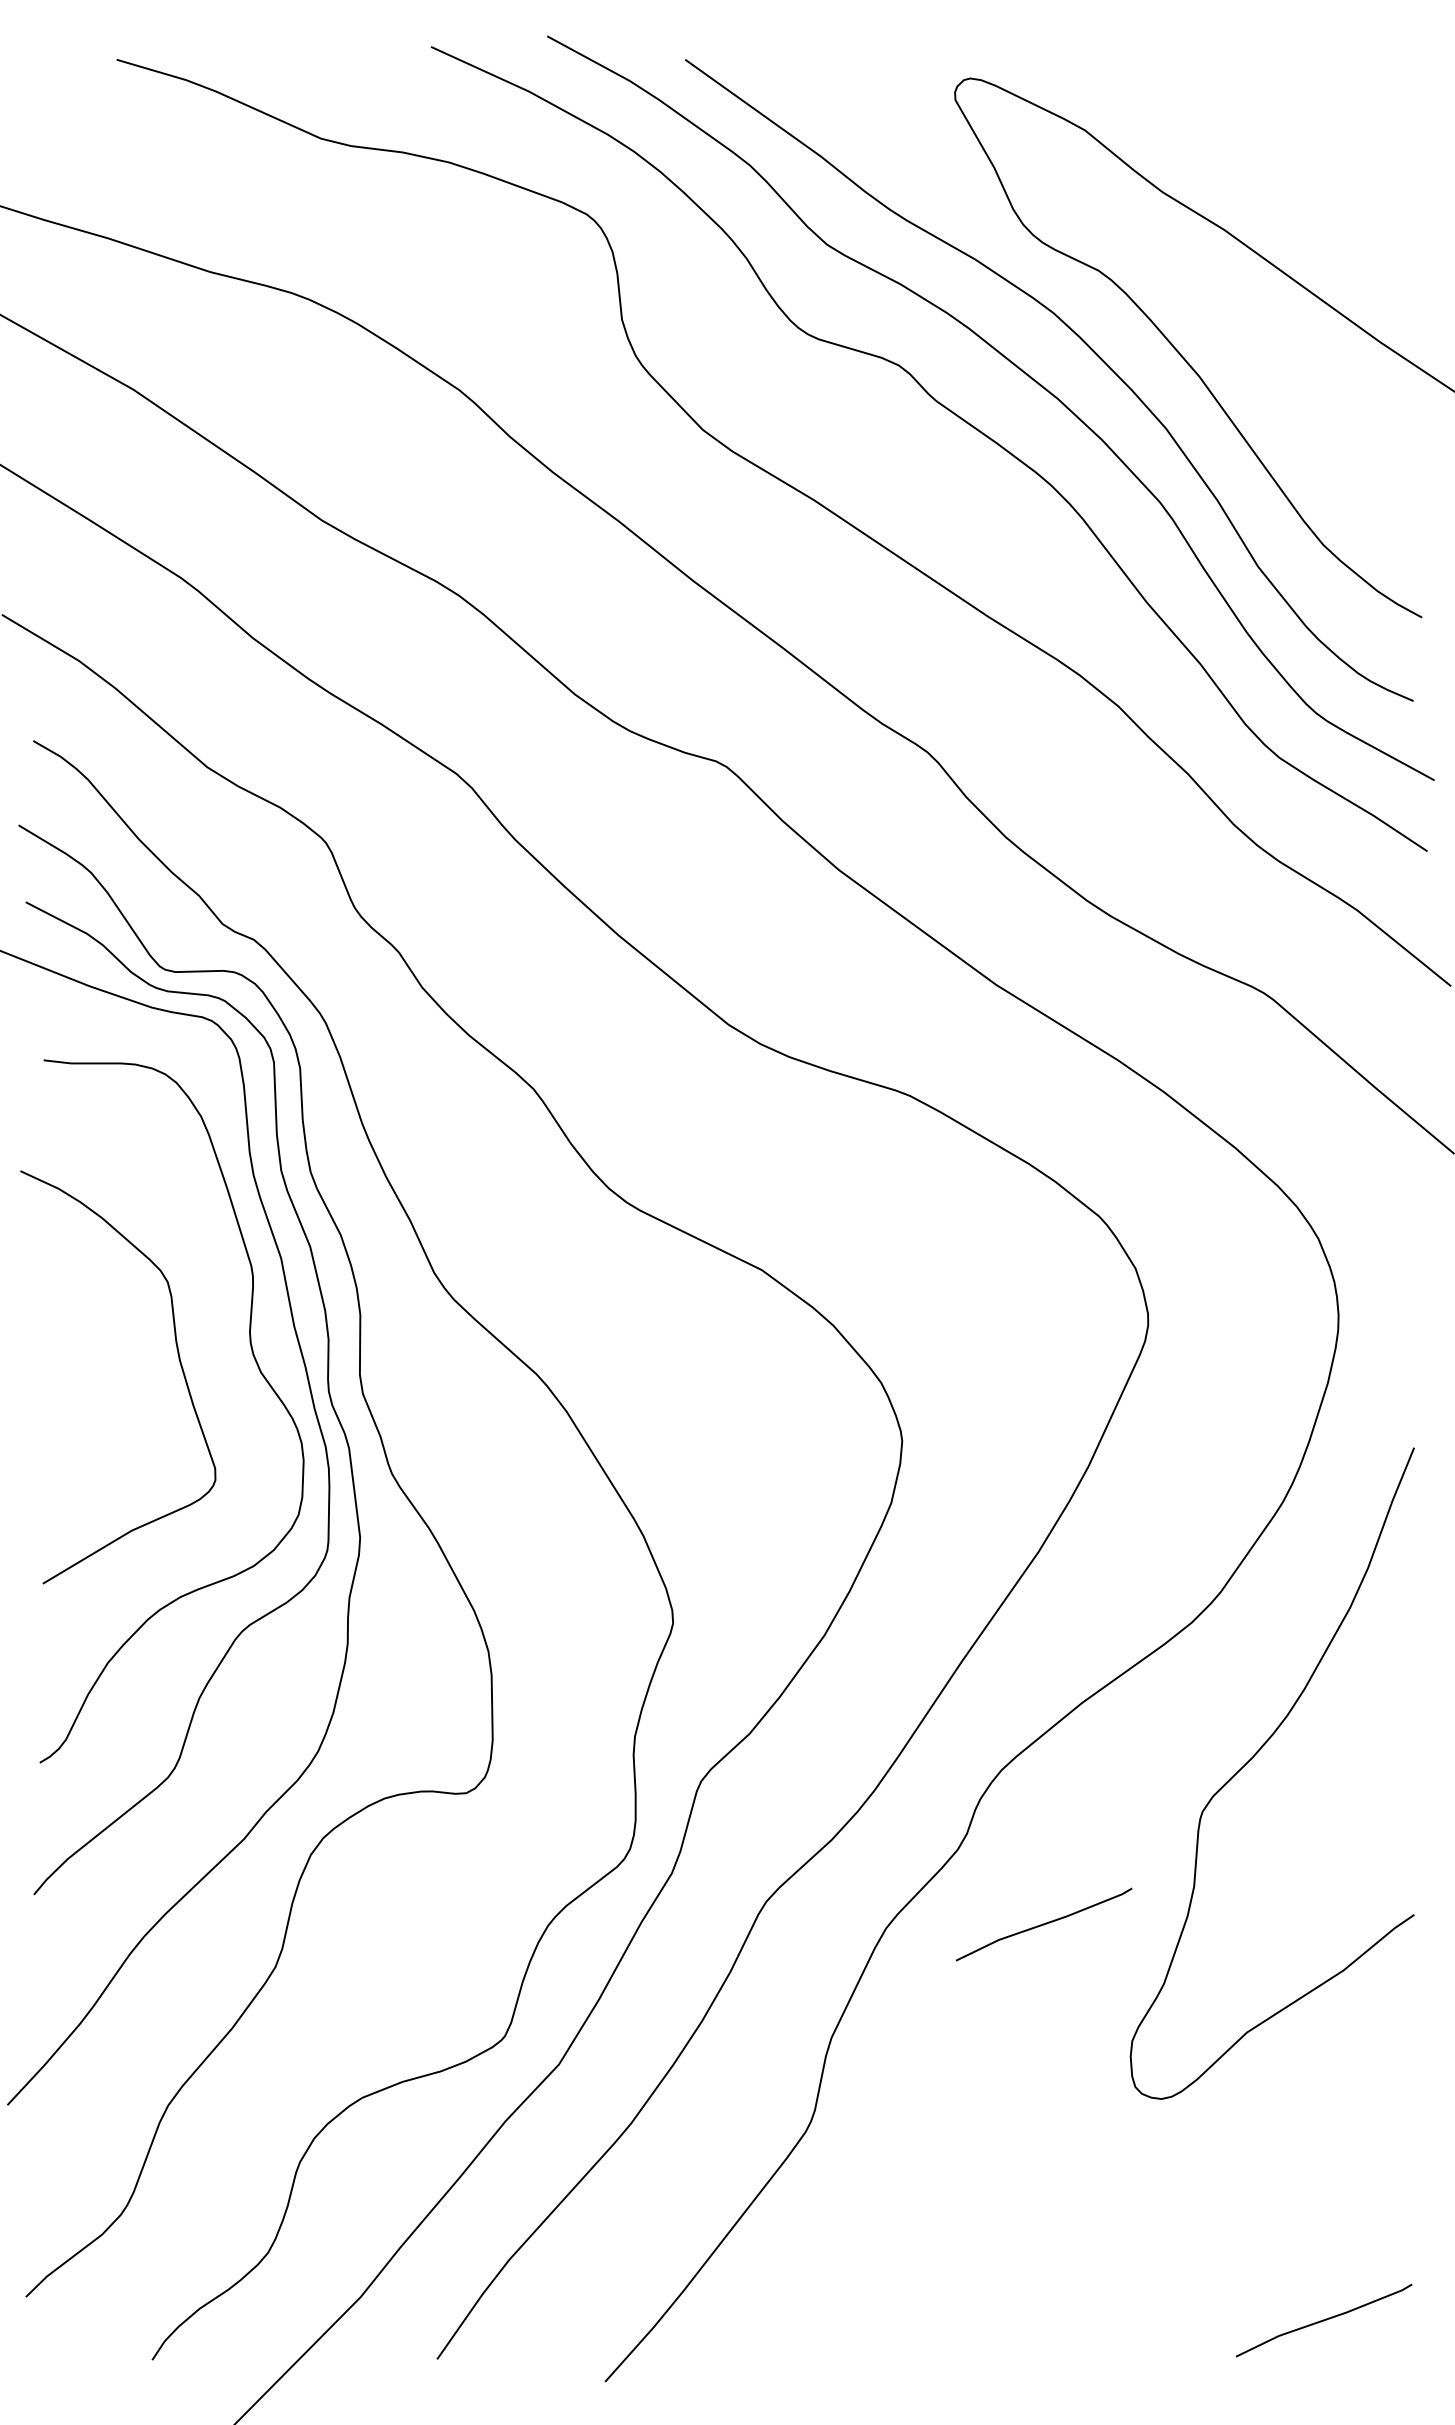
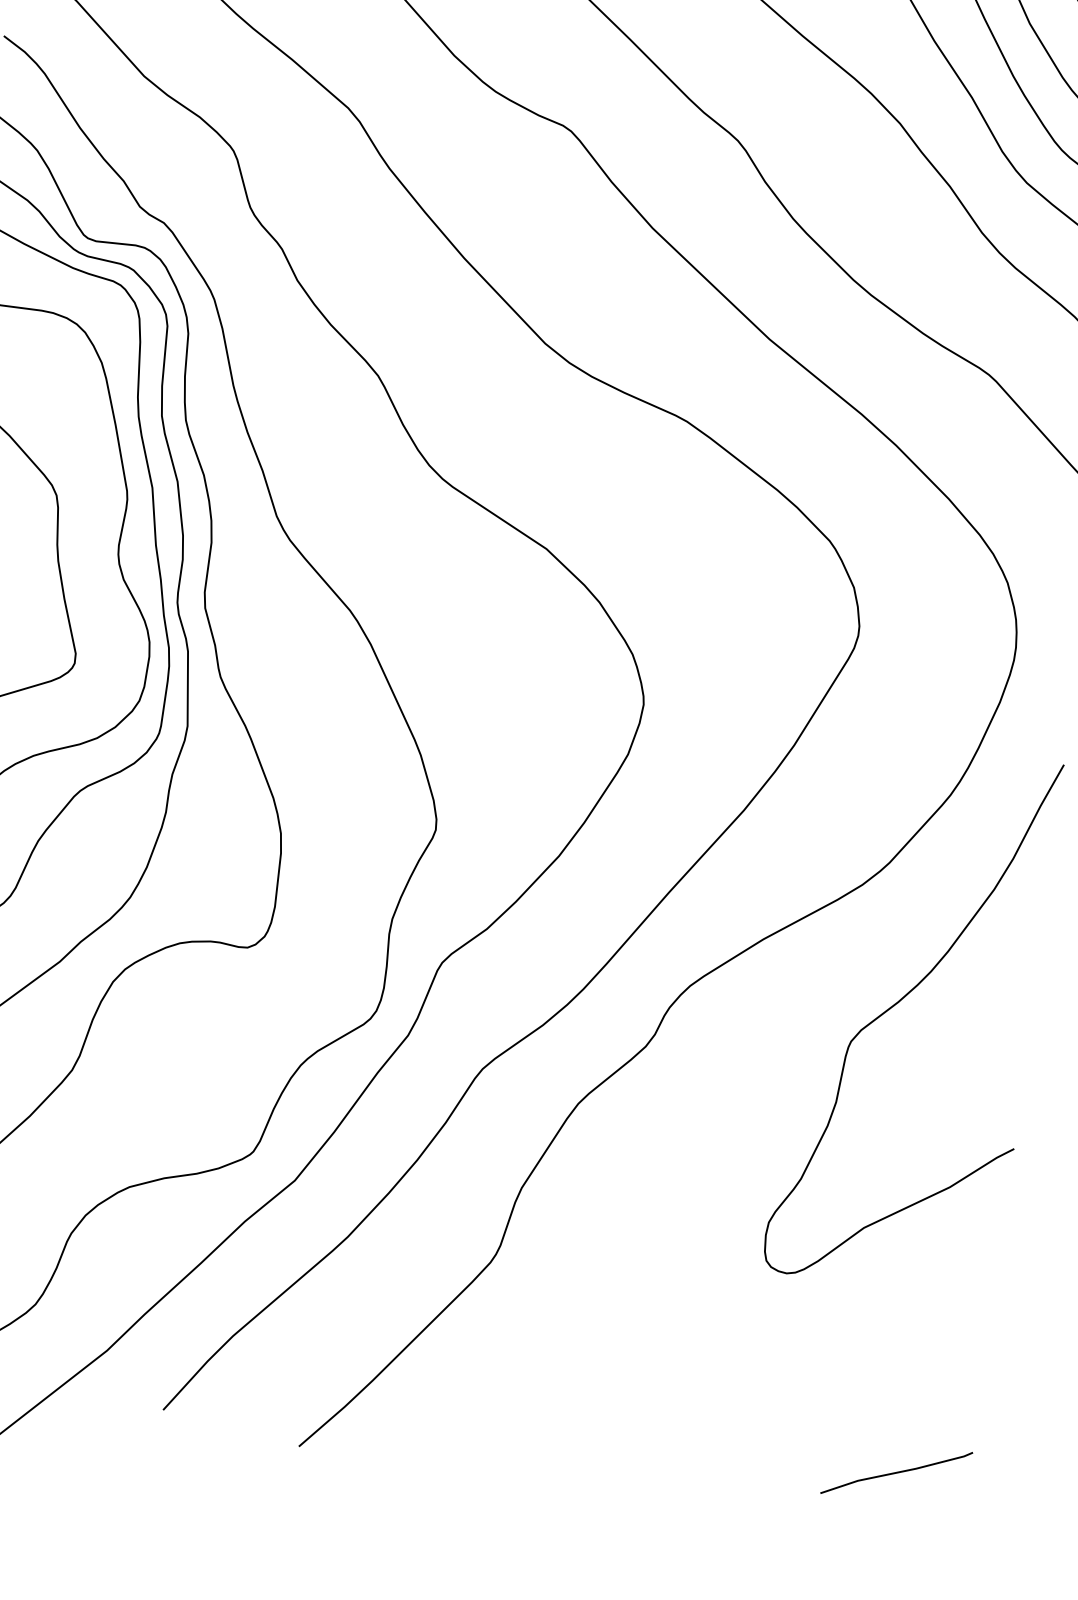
line: (1044, 1924) -> (709, 1117), removed

